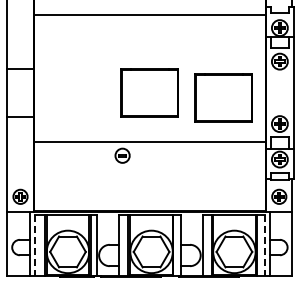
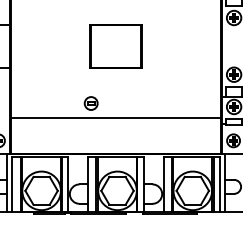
part: (223, 97) -> (182, 50), removed
line: (149, 142) -> (115, 117), moved
line: (35, 245) -> (12, 185), dashed -> solid
line: (264, 245) -> (220, 185), dashed -> solid

